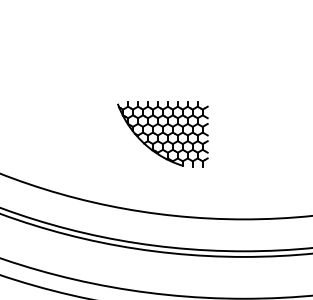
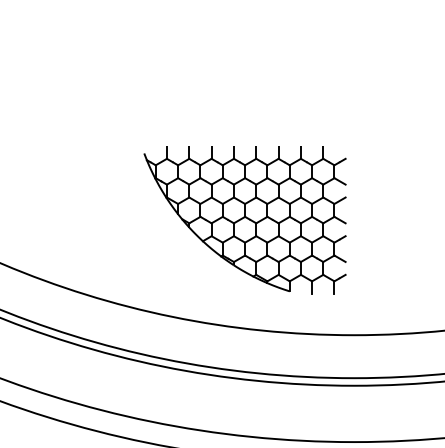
part: (162, 134) -> (244, 220), size x1.67

